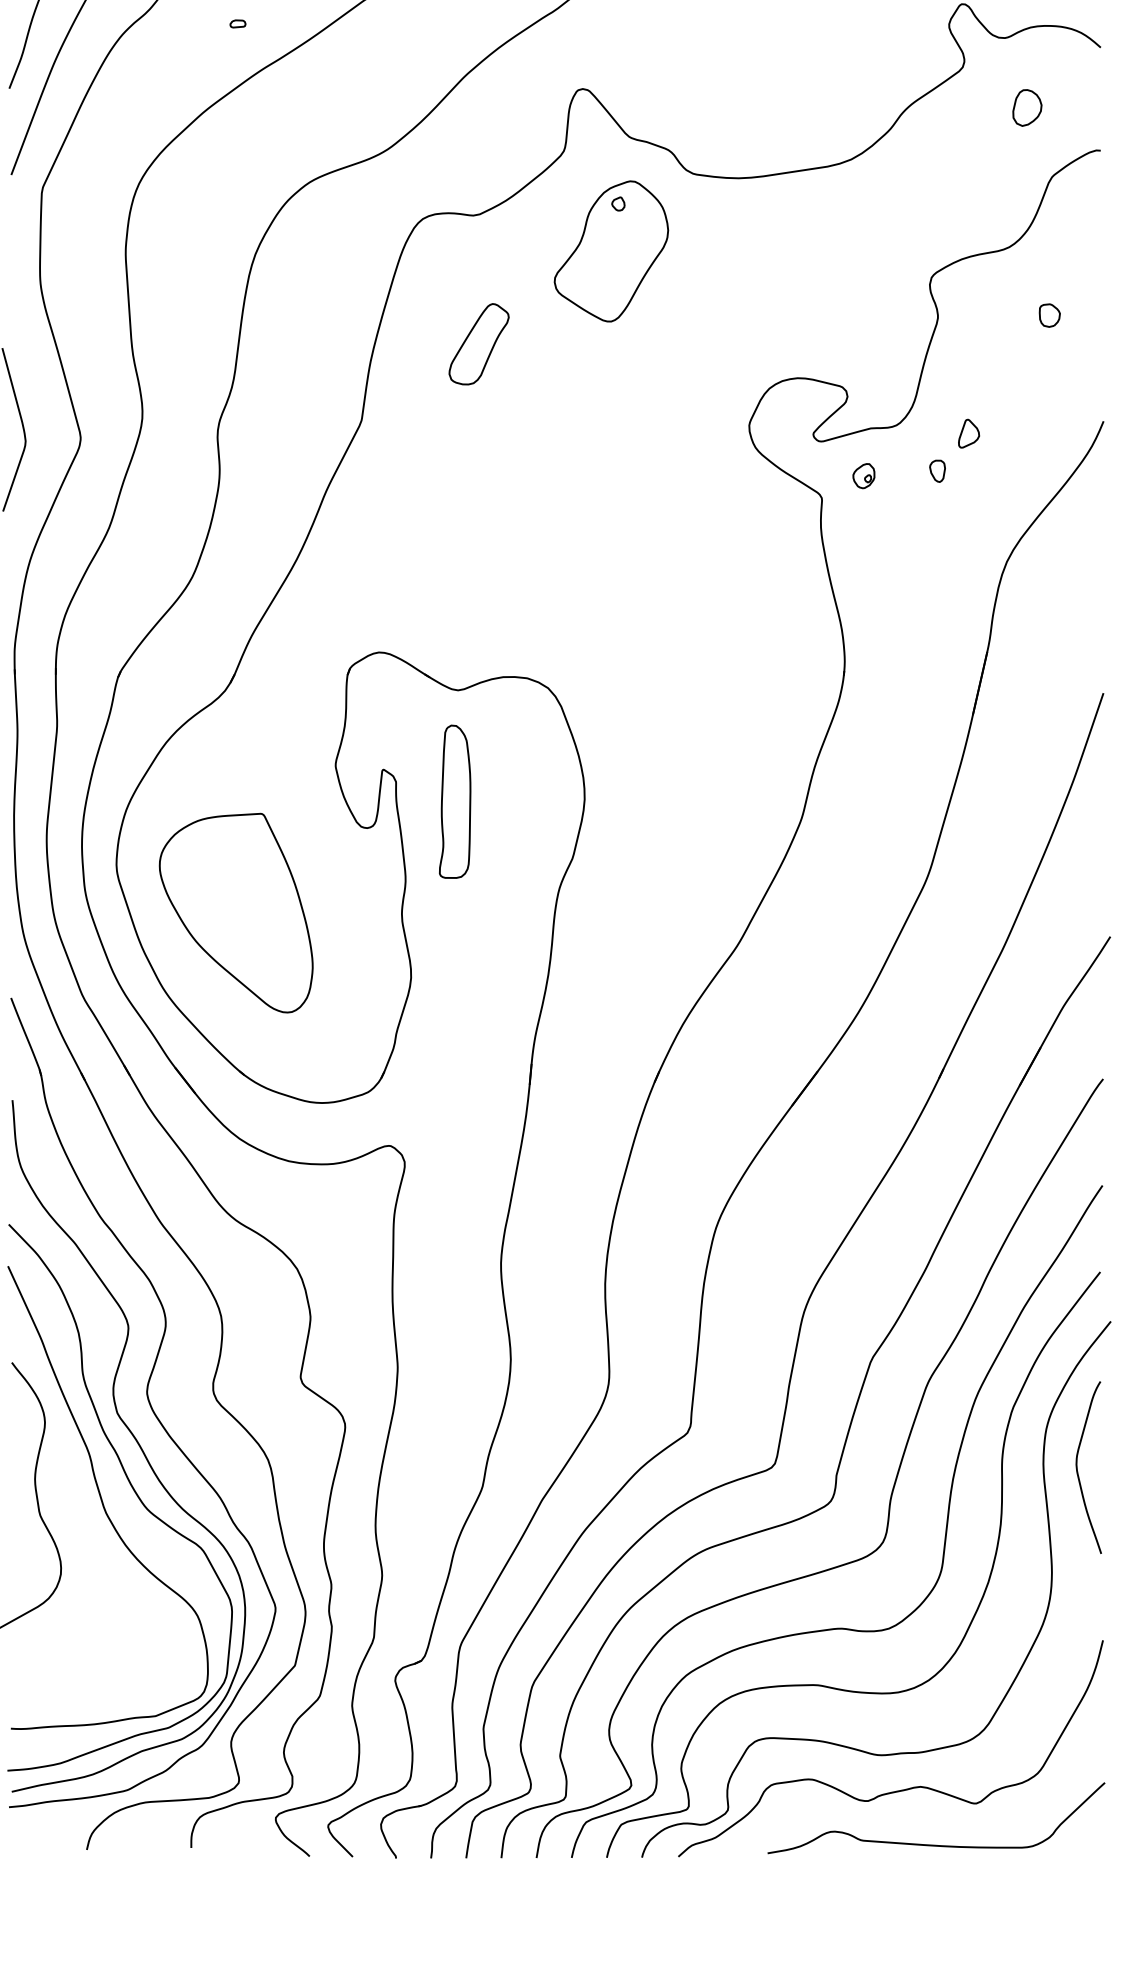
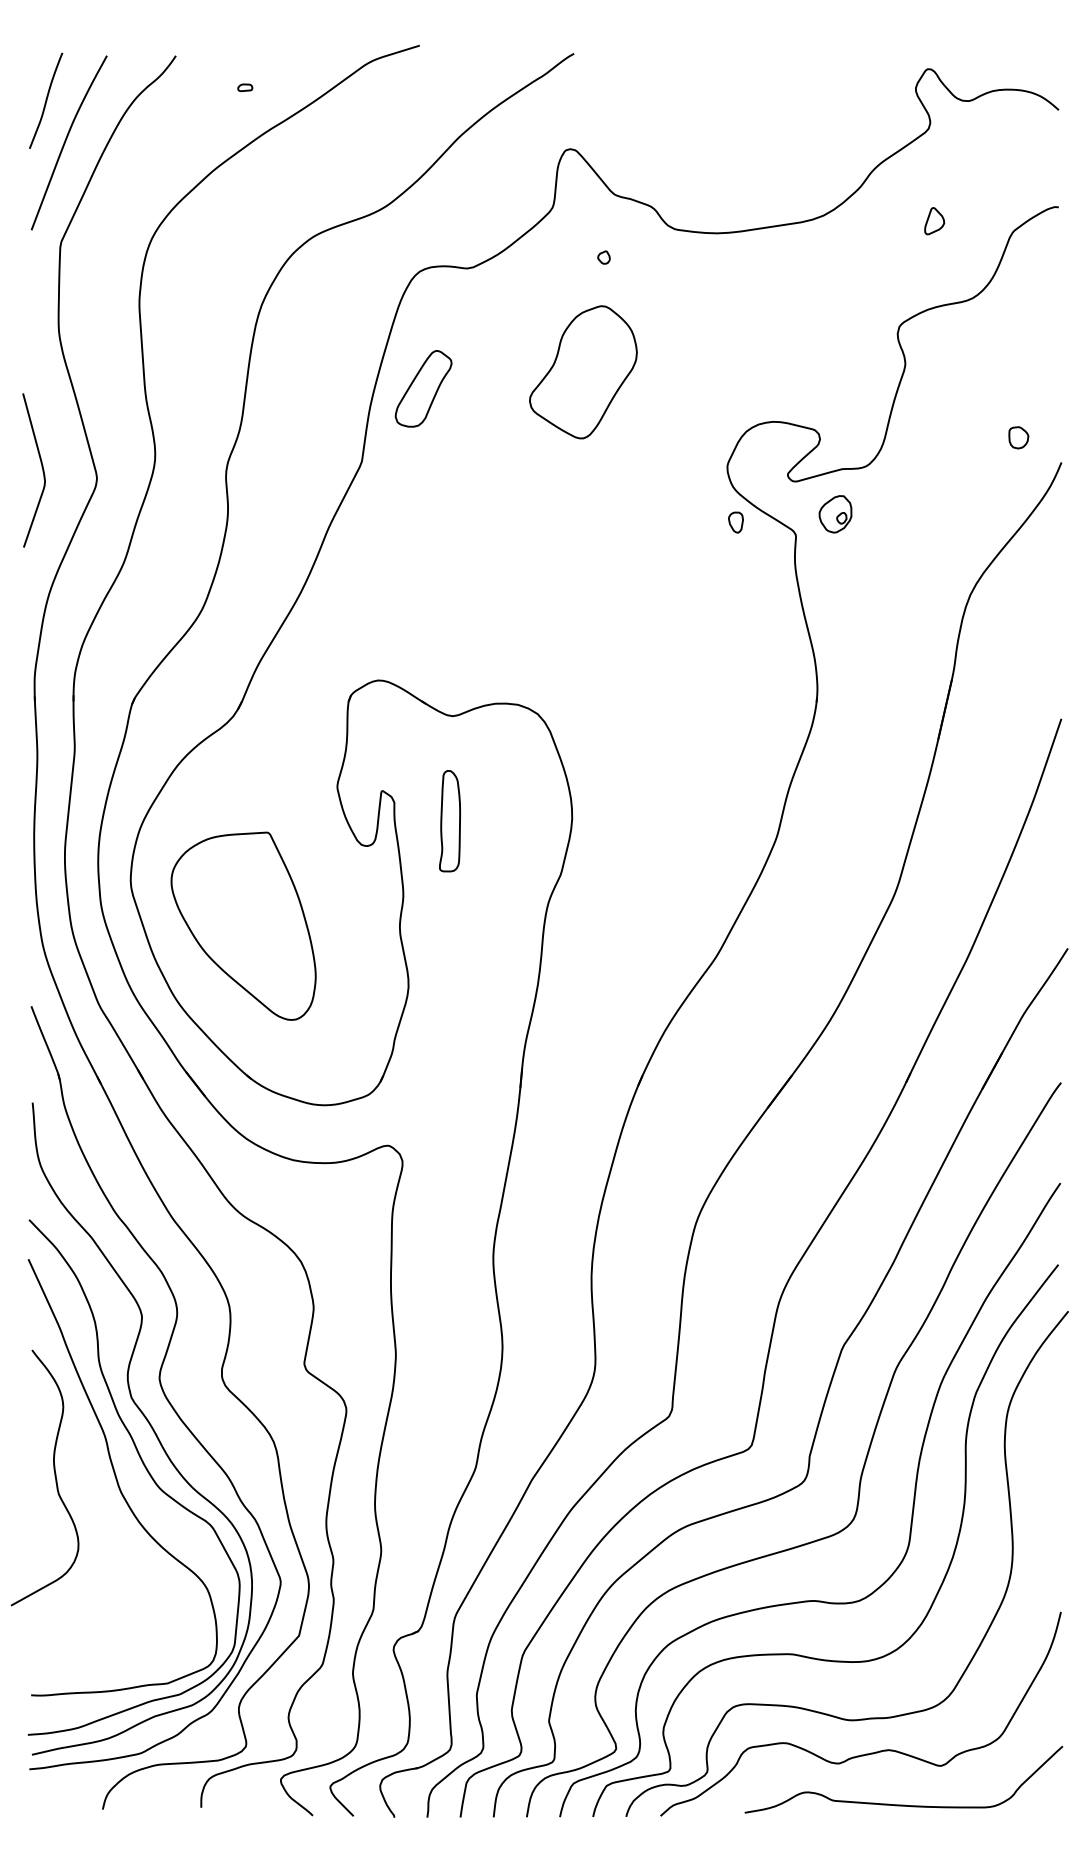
part: (1027, 107) -> (989, 166), removed
part: (611, 251) -> (583, 372), moved
part: (1049, 315) -> (1018, 437), moved
part: (478, 343) -> (423, 388), moved
part: (968, 434) -> (934, 221), moved
part: (937, 471) -> (735, 522), moved
part: (863, 475) -> (835, 513), size x1.6
part: (454, 800) -> (449, 820), size x0.7
curve: (1078, 1468) -> (1037, 1449), removed

